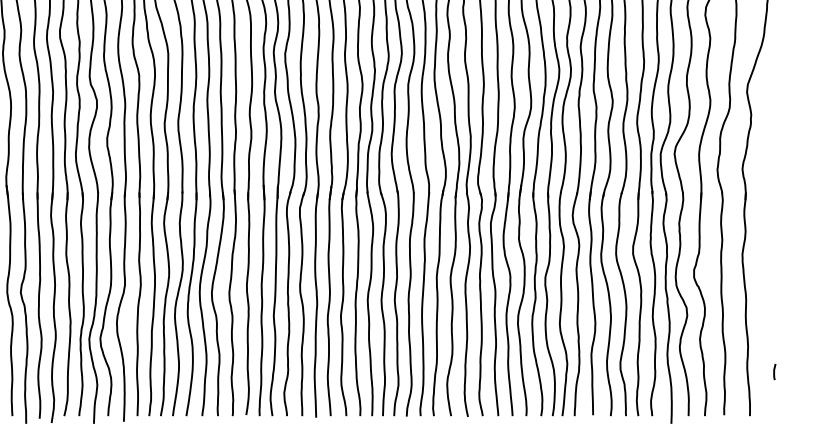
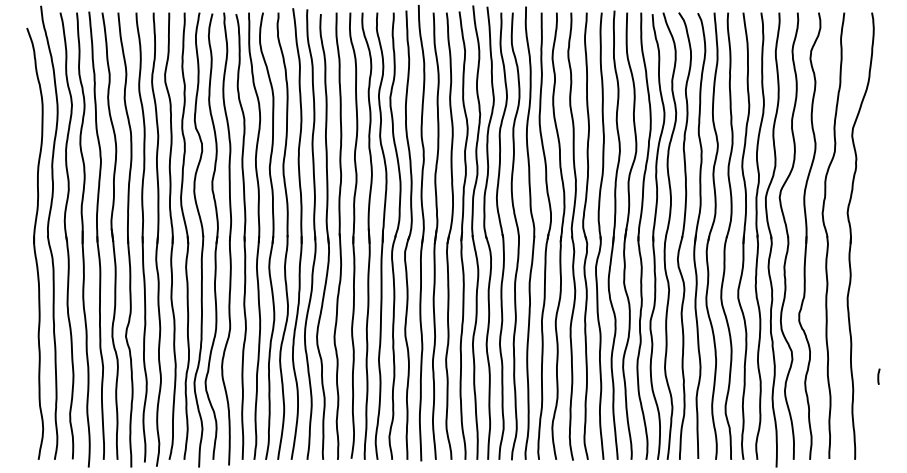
line: (774, 371) -> (878, 376), moved

